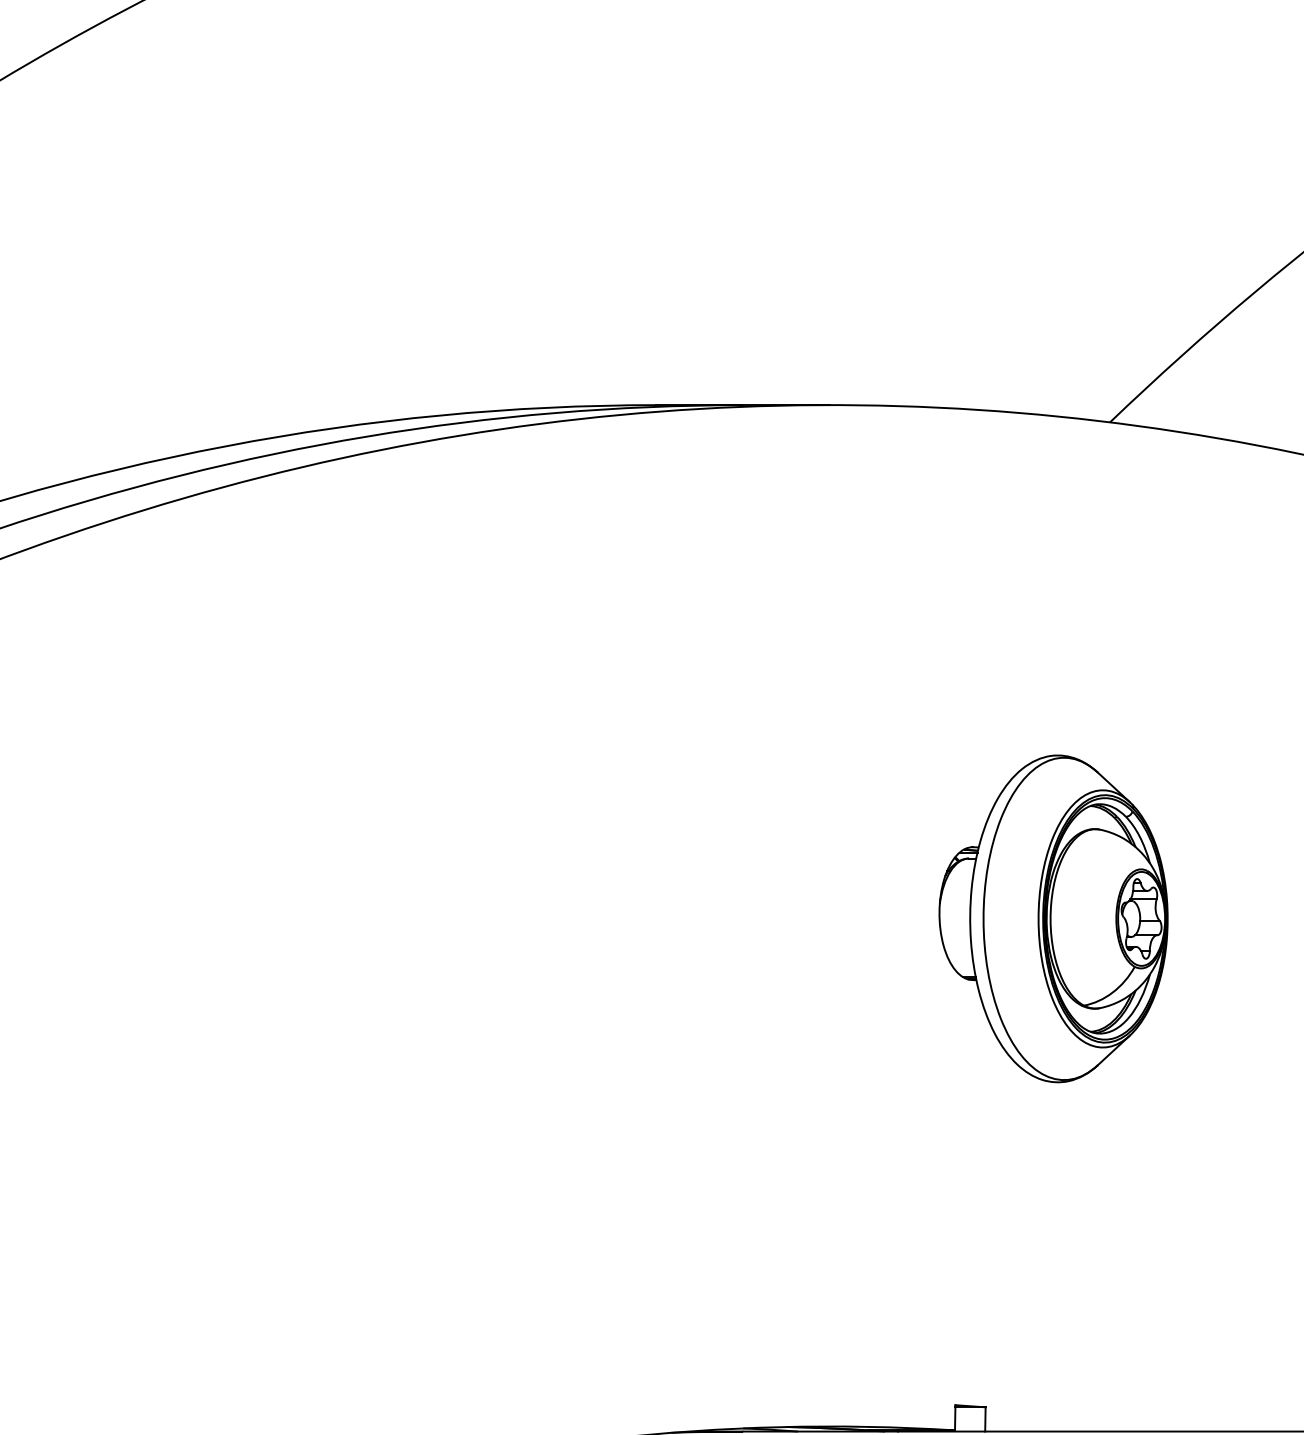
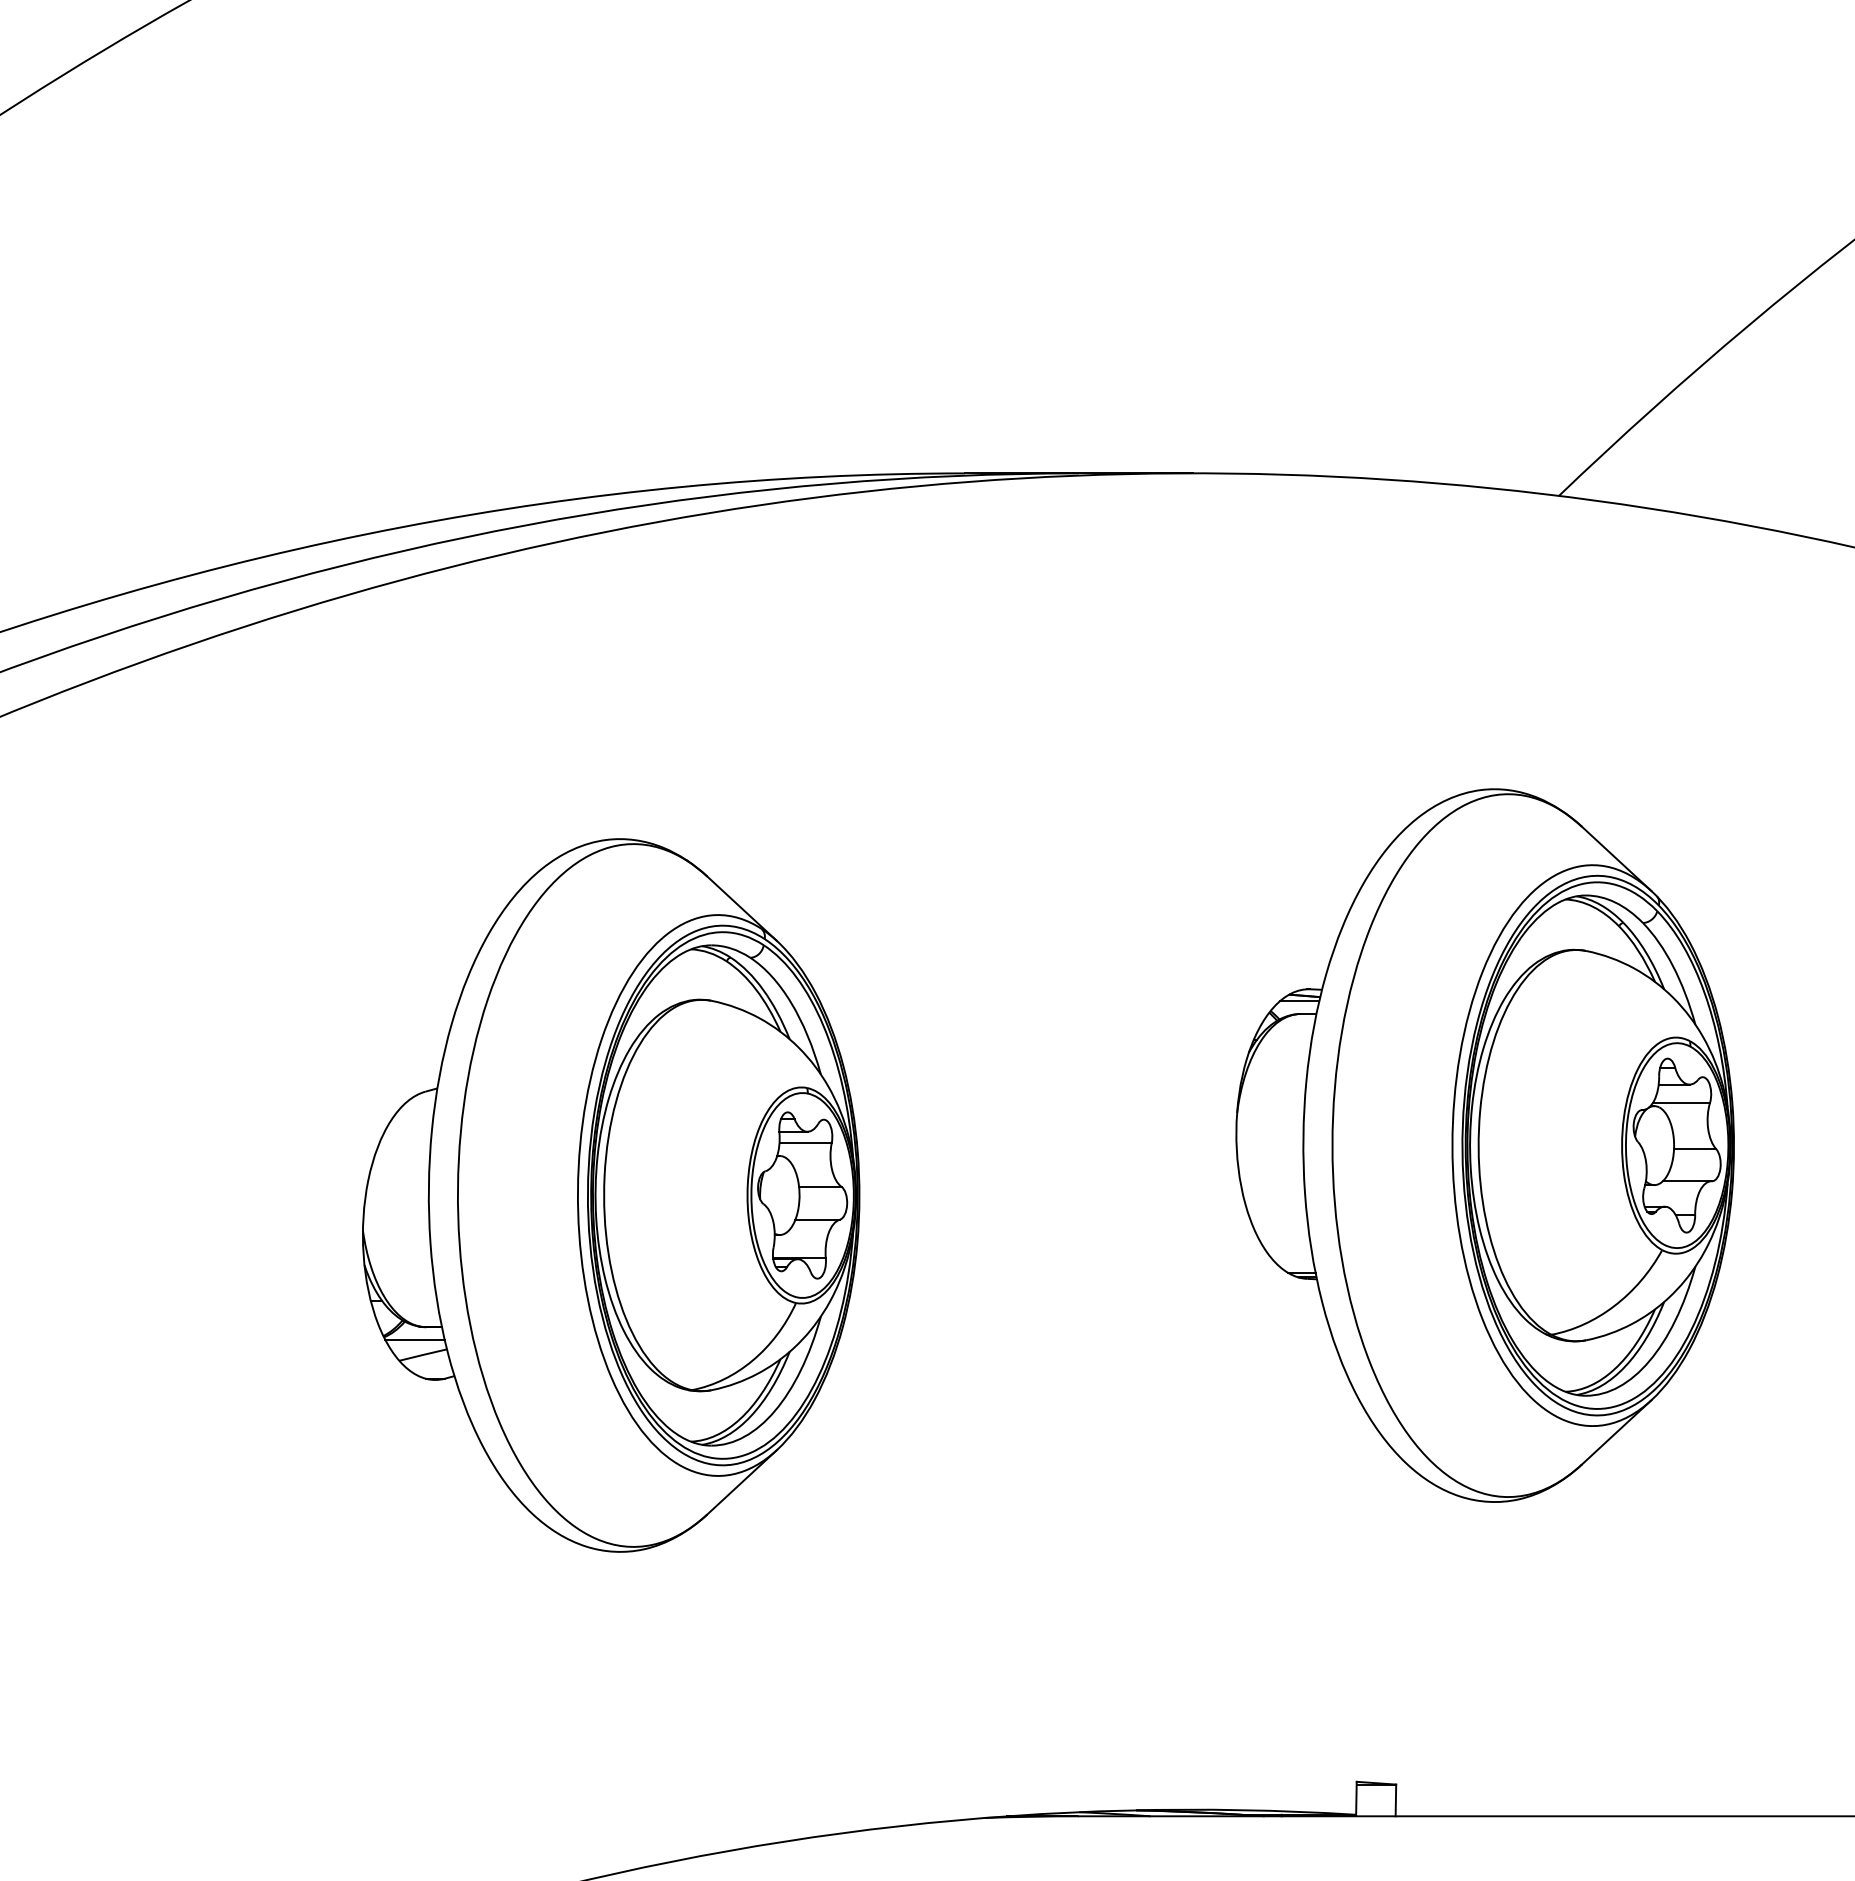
part: (1053, 918) -> (1484, 1145), size x1.67
part: (385, 957) -> (611, 1195), added

